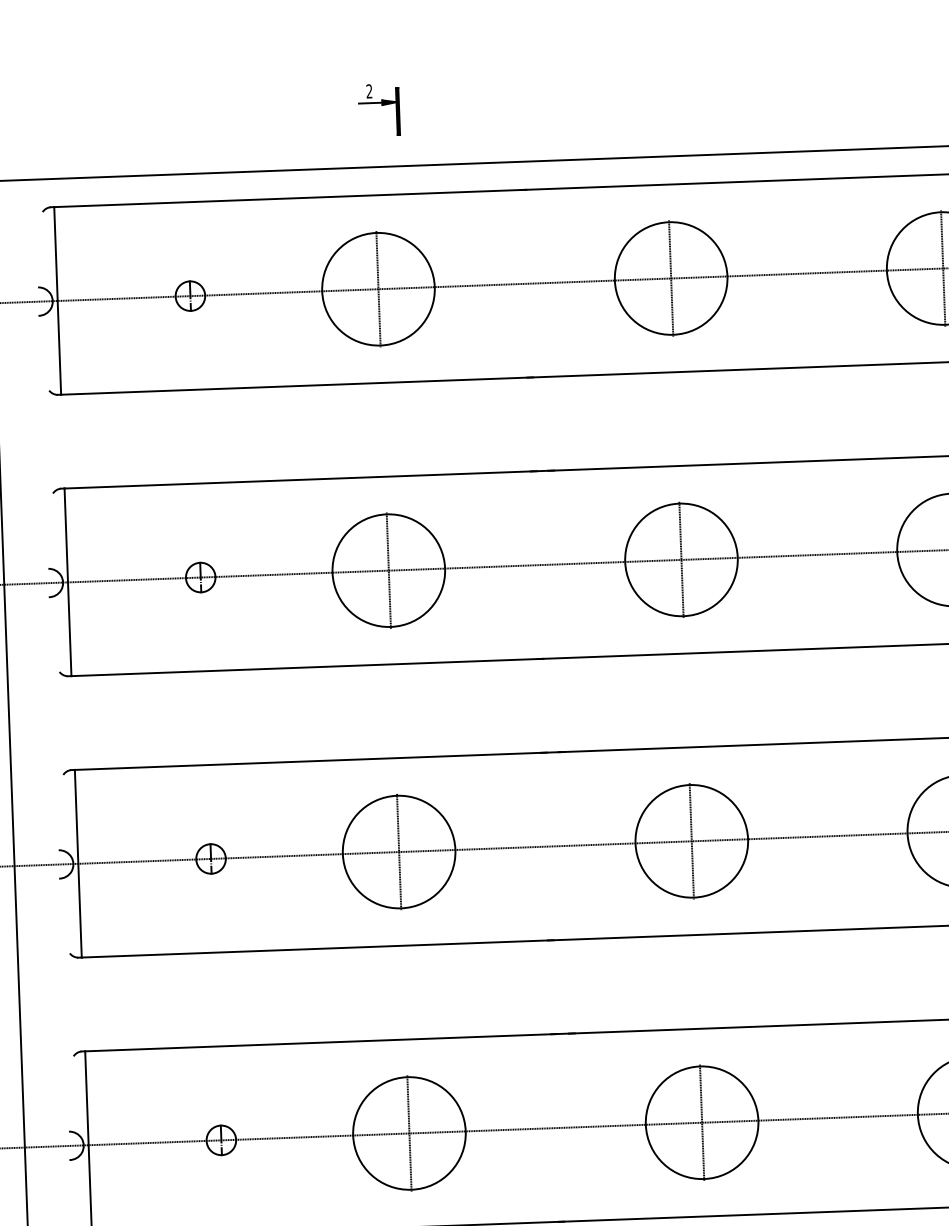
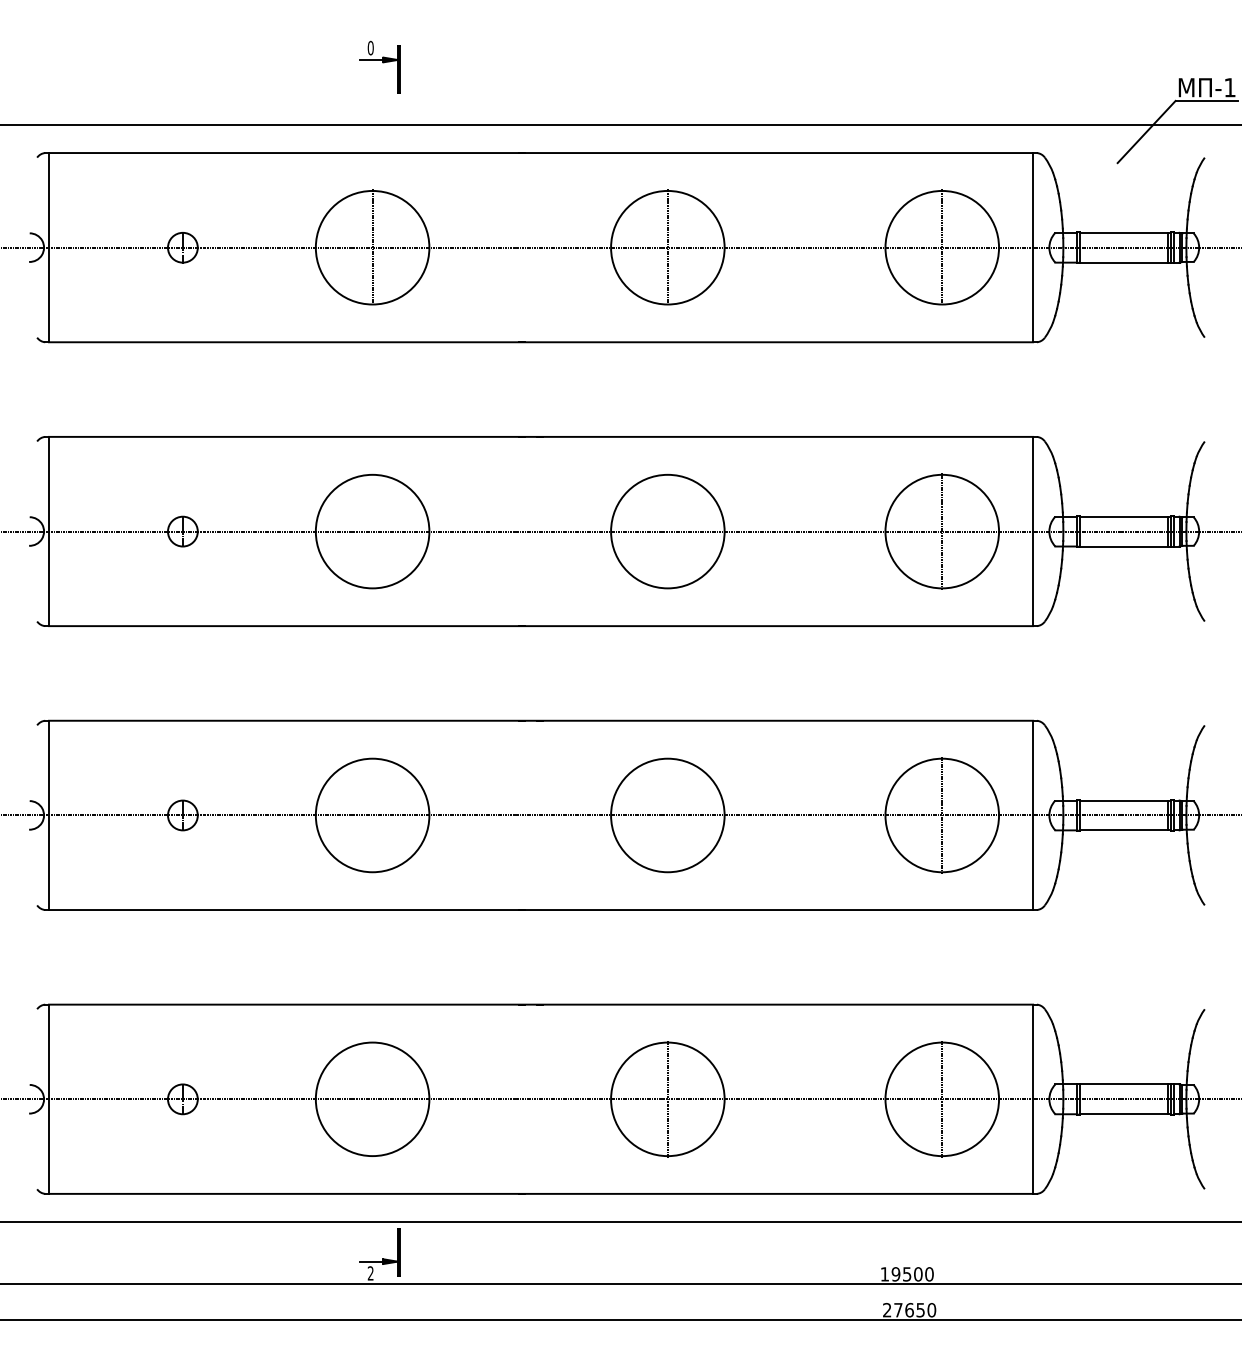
text: (369, 91) -> (370, 48), 2 -> 0
line: (681, 559) -> (667, 531), removed
line: (388, 570) -> (372, 531), removed
line: (691, 841) -> (667, 815), removed
line: (399, 852) -> (372, 815), removed
line: (409, 1132) -> (372, 1098), removed

